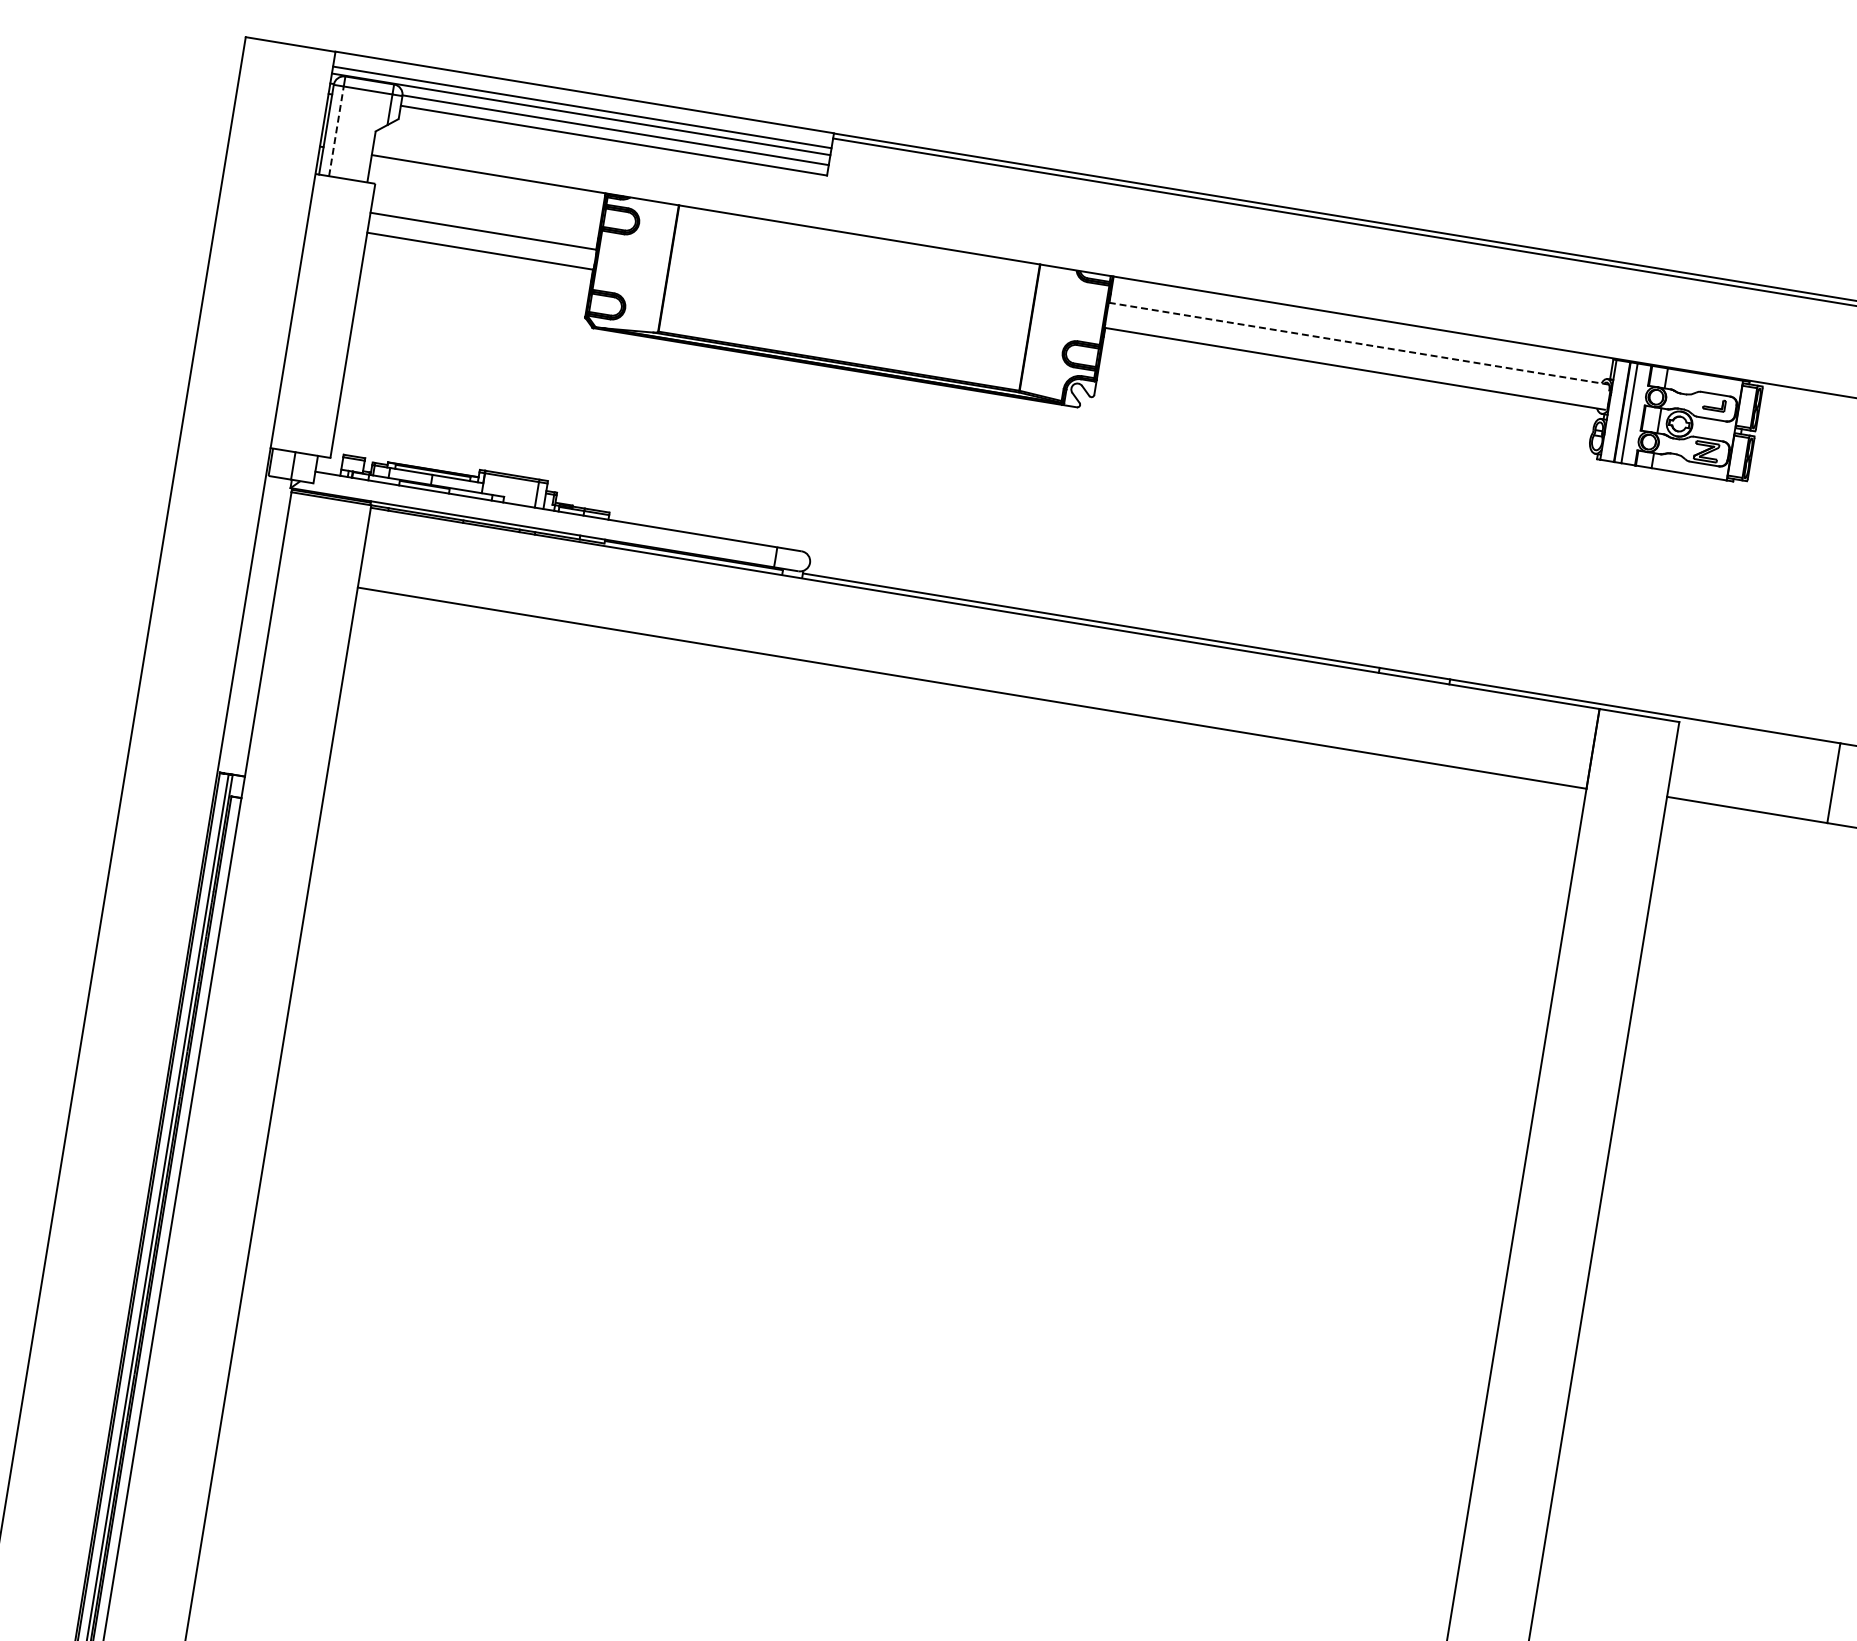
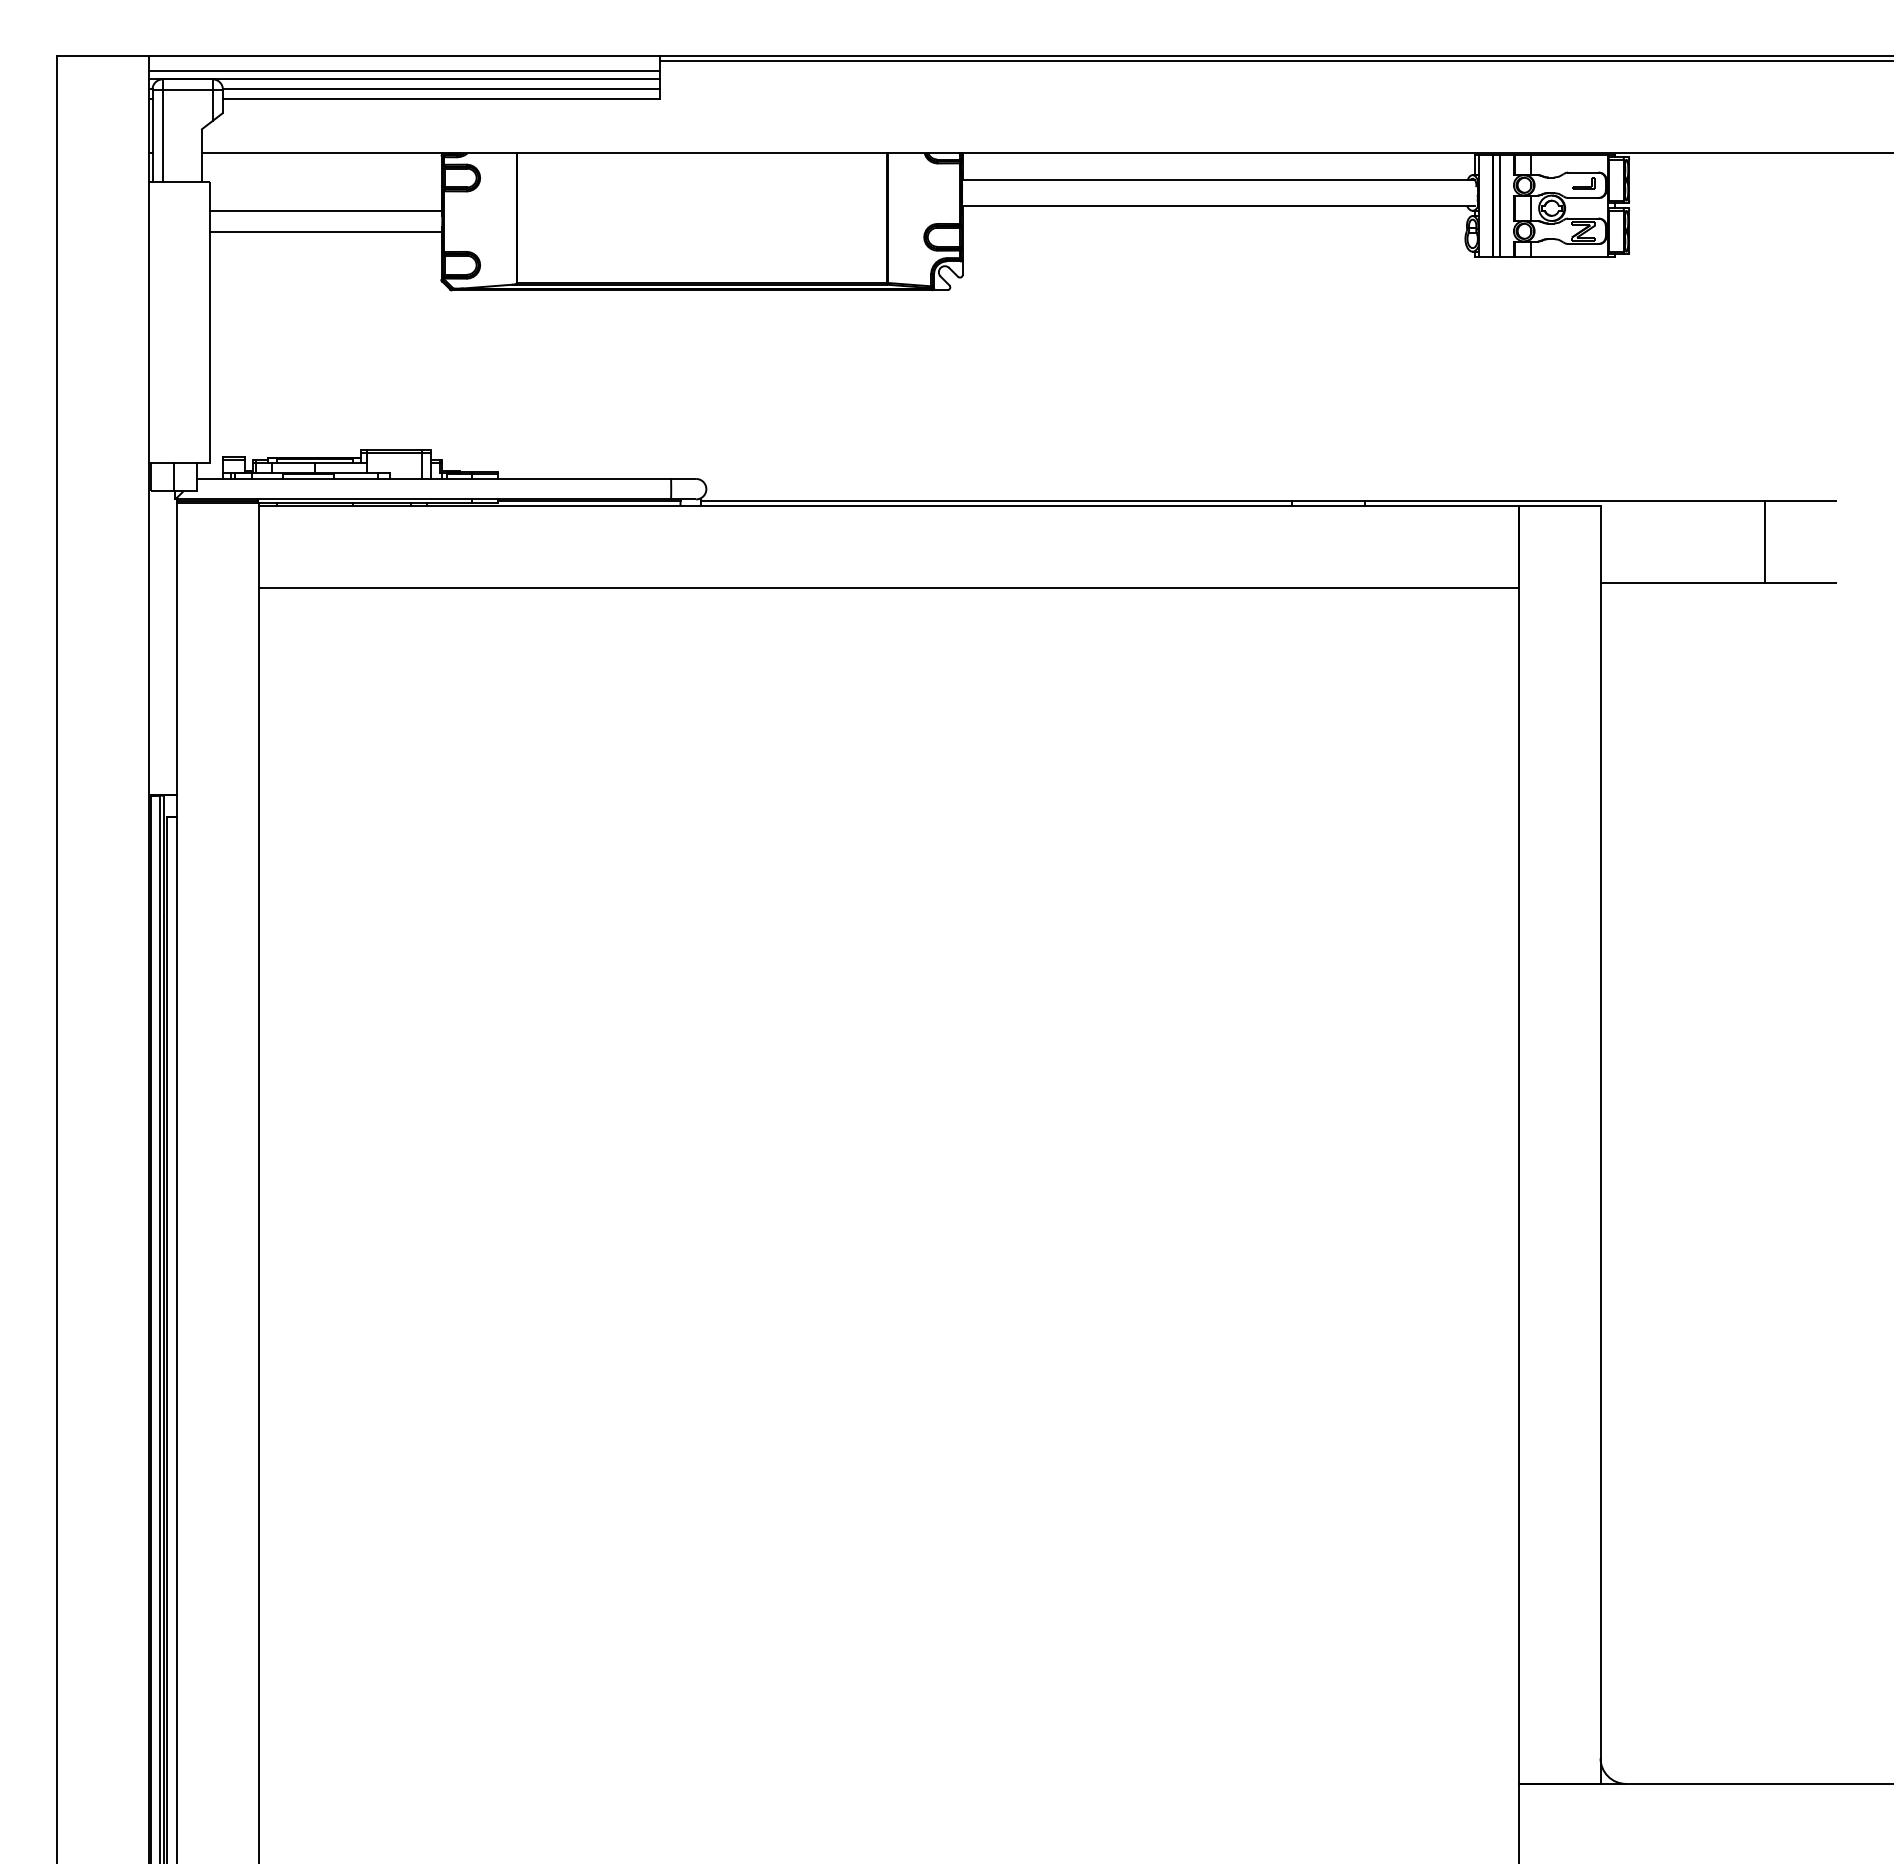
line: (336, 131) -> (162, 135), dashed -> solid
line: (1358, 343) -> (1218, 180), dashed -> solid

